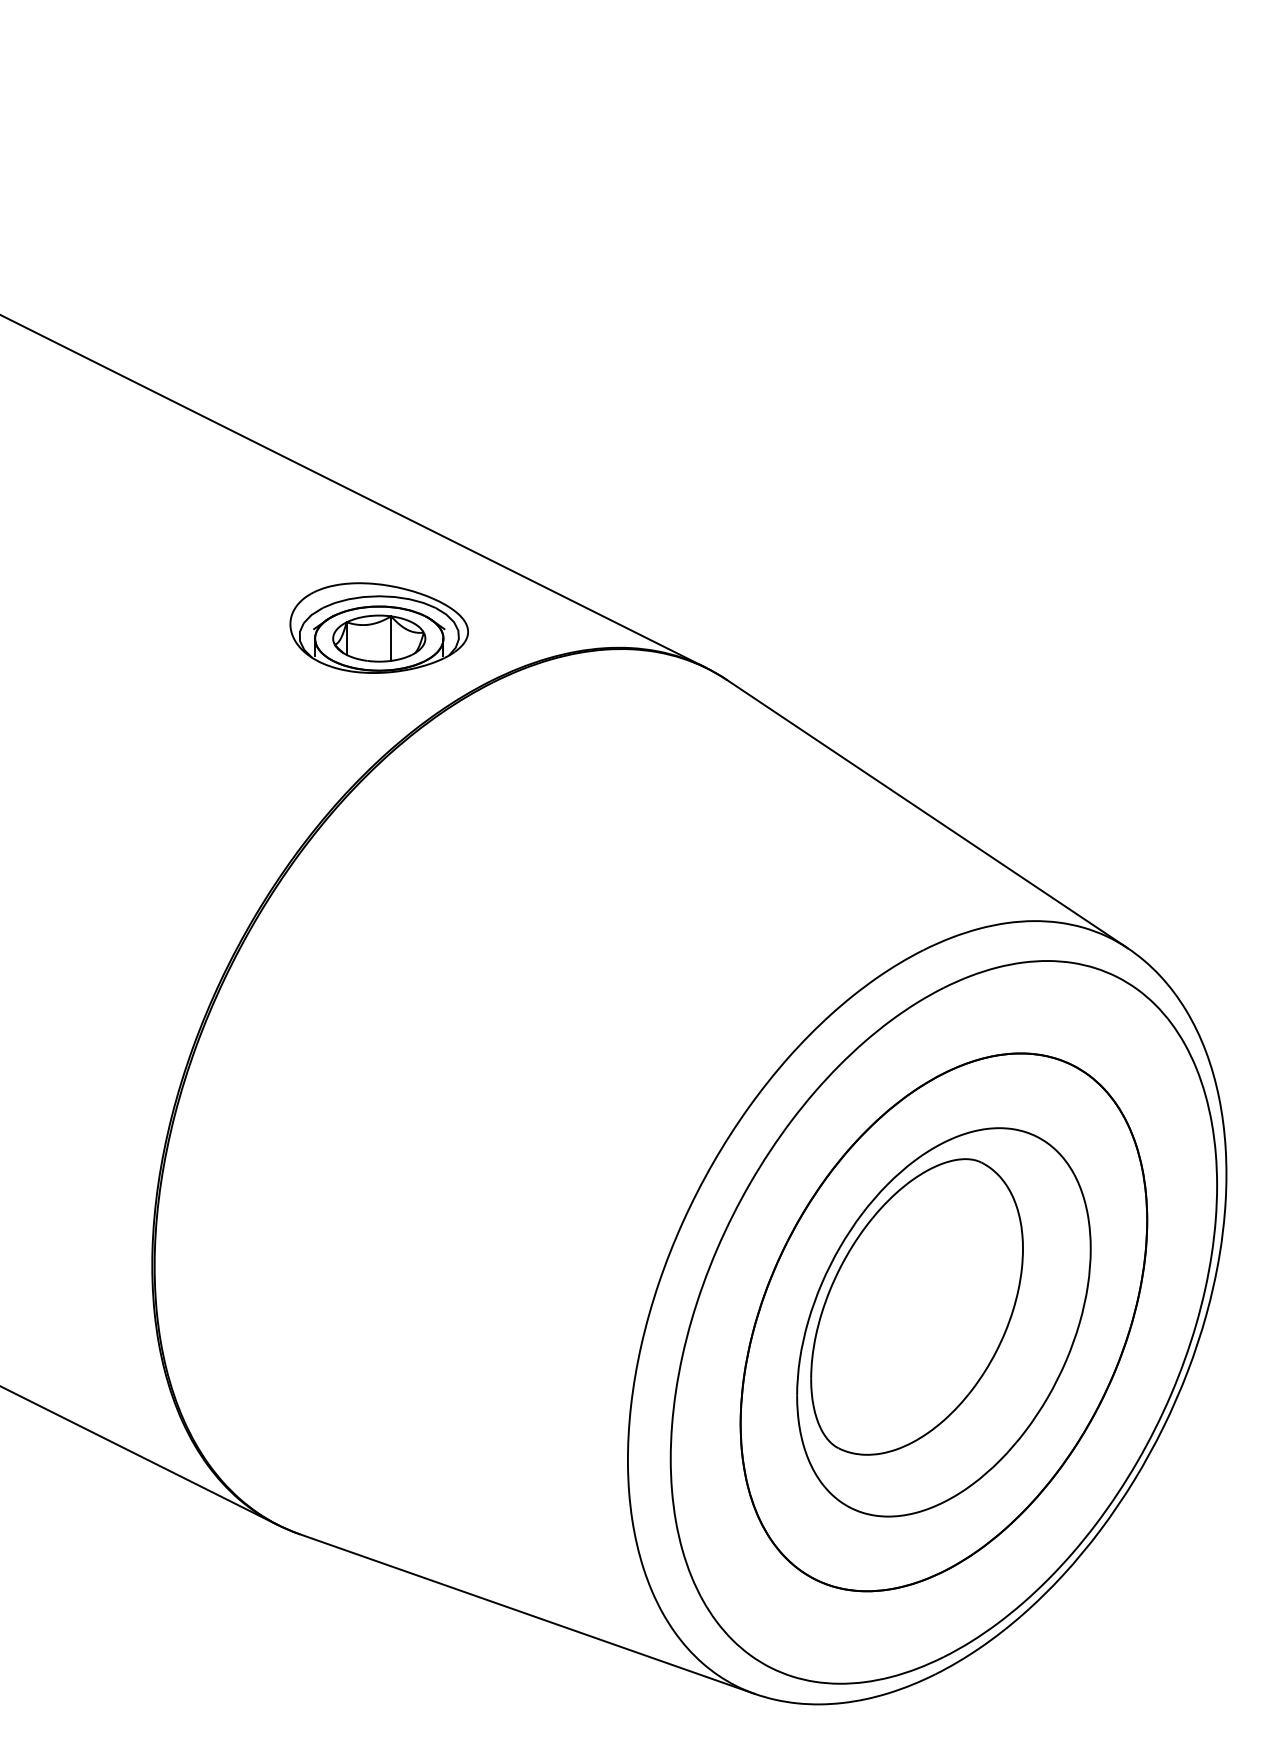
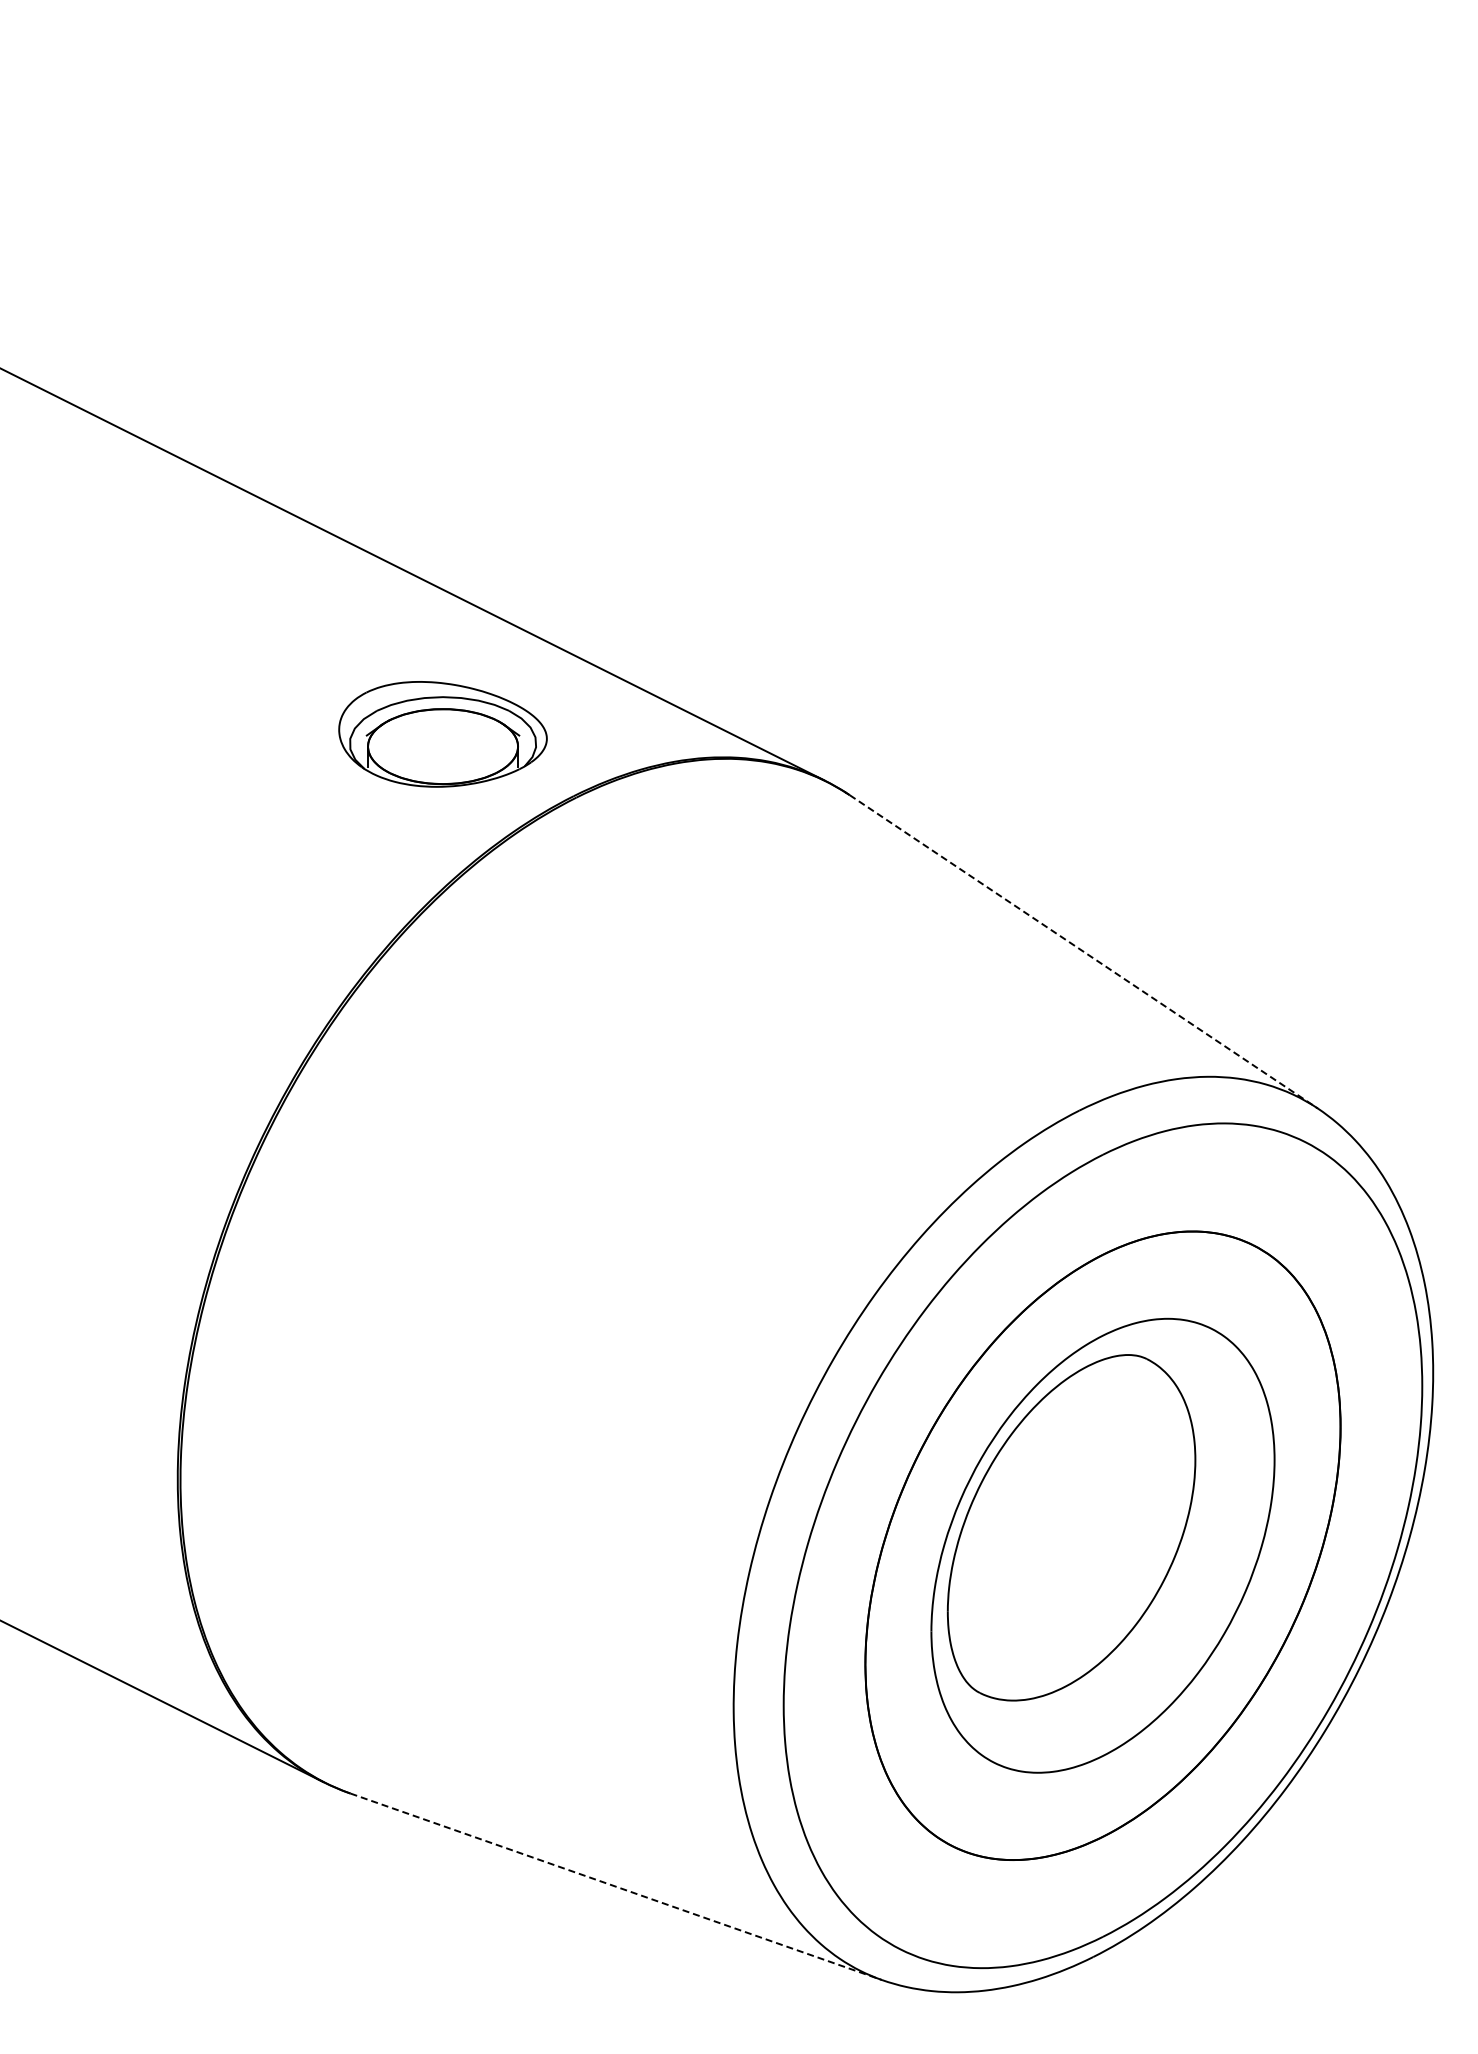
part: (378, 638) -> (442, 746), removed
line: (927, 813) -> (1083, 951), solid -> dashed
line: (527, 1613) -> (616, 1886), solid -> dashed

